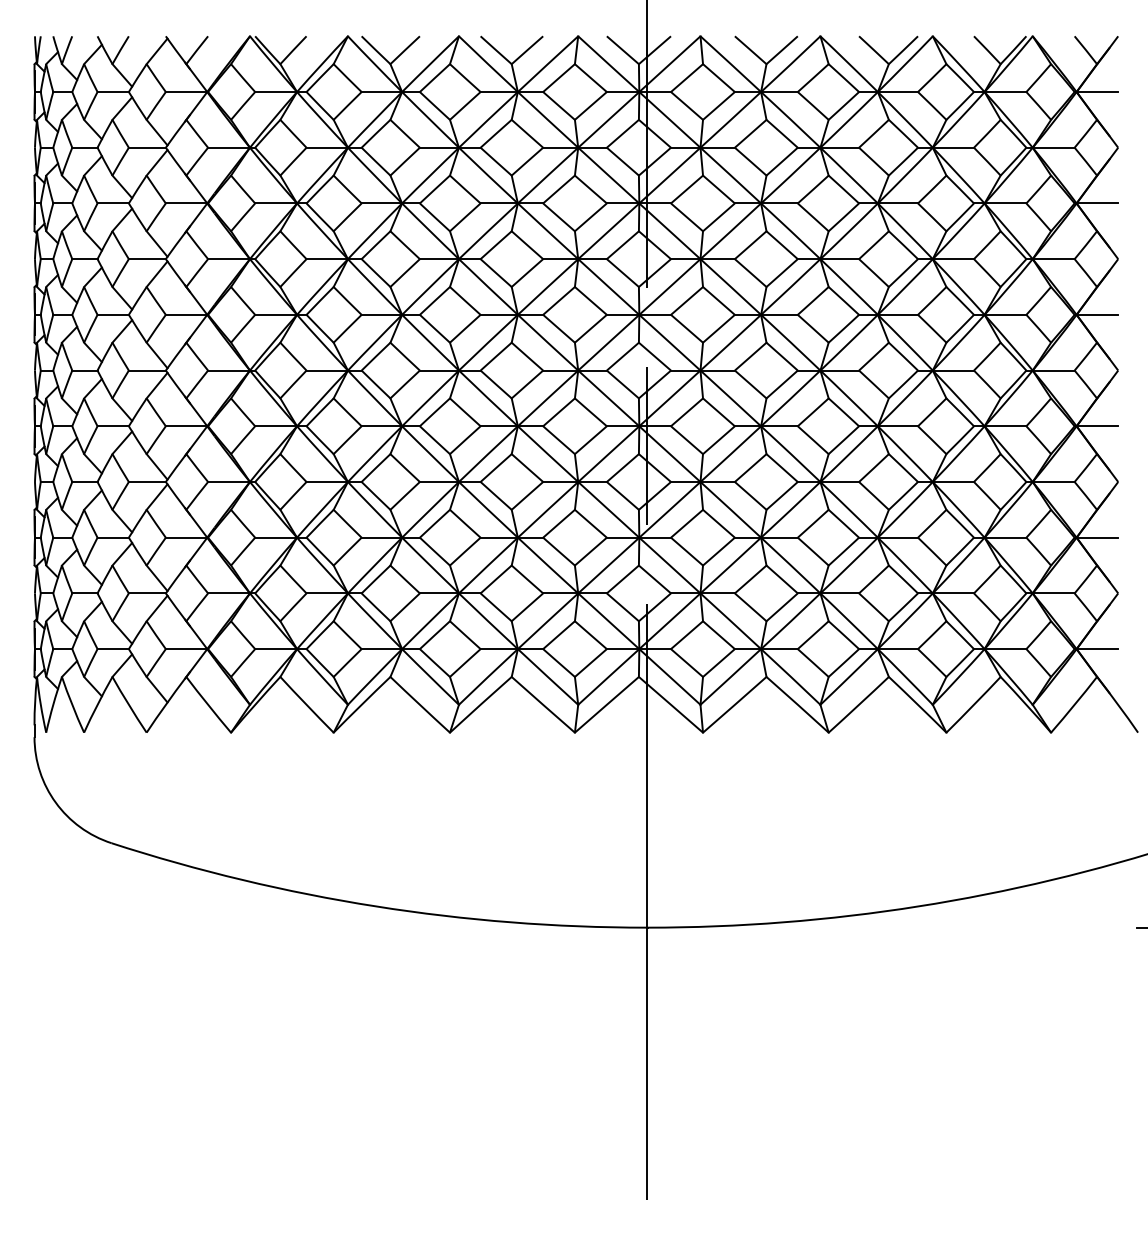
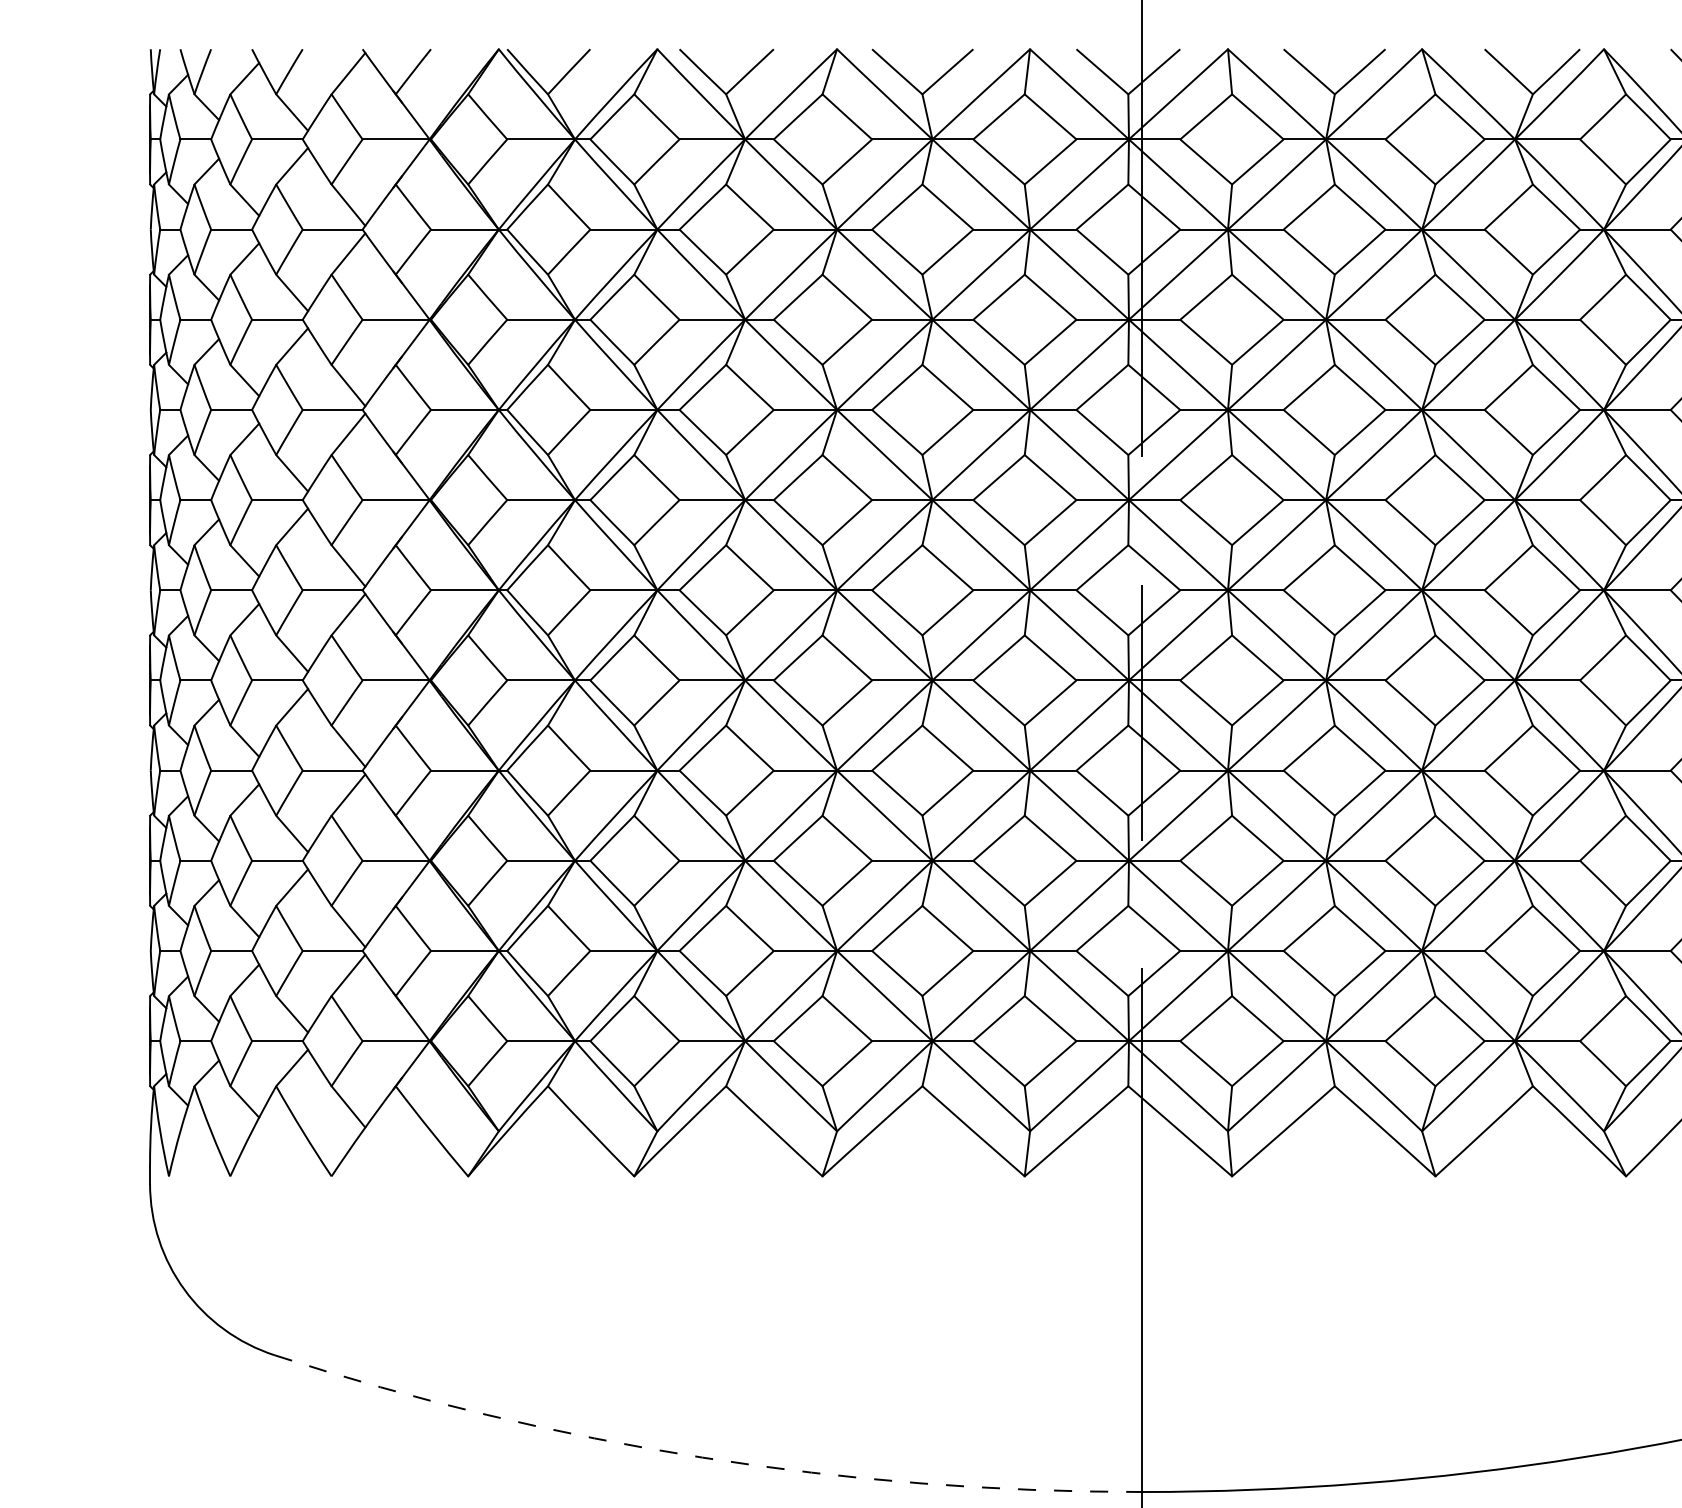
arc: (375, 906) -> (701, 1457), solid -> dashed

